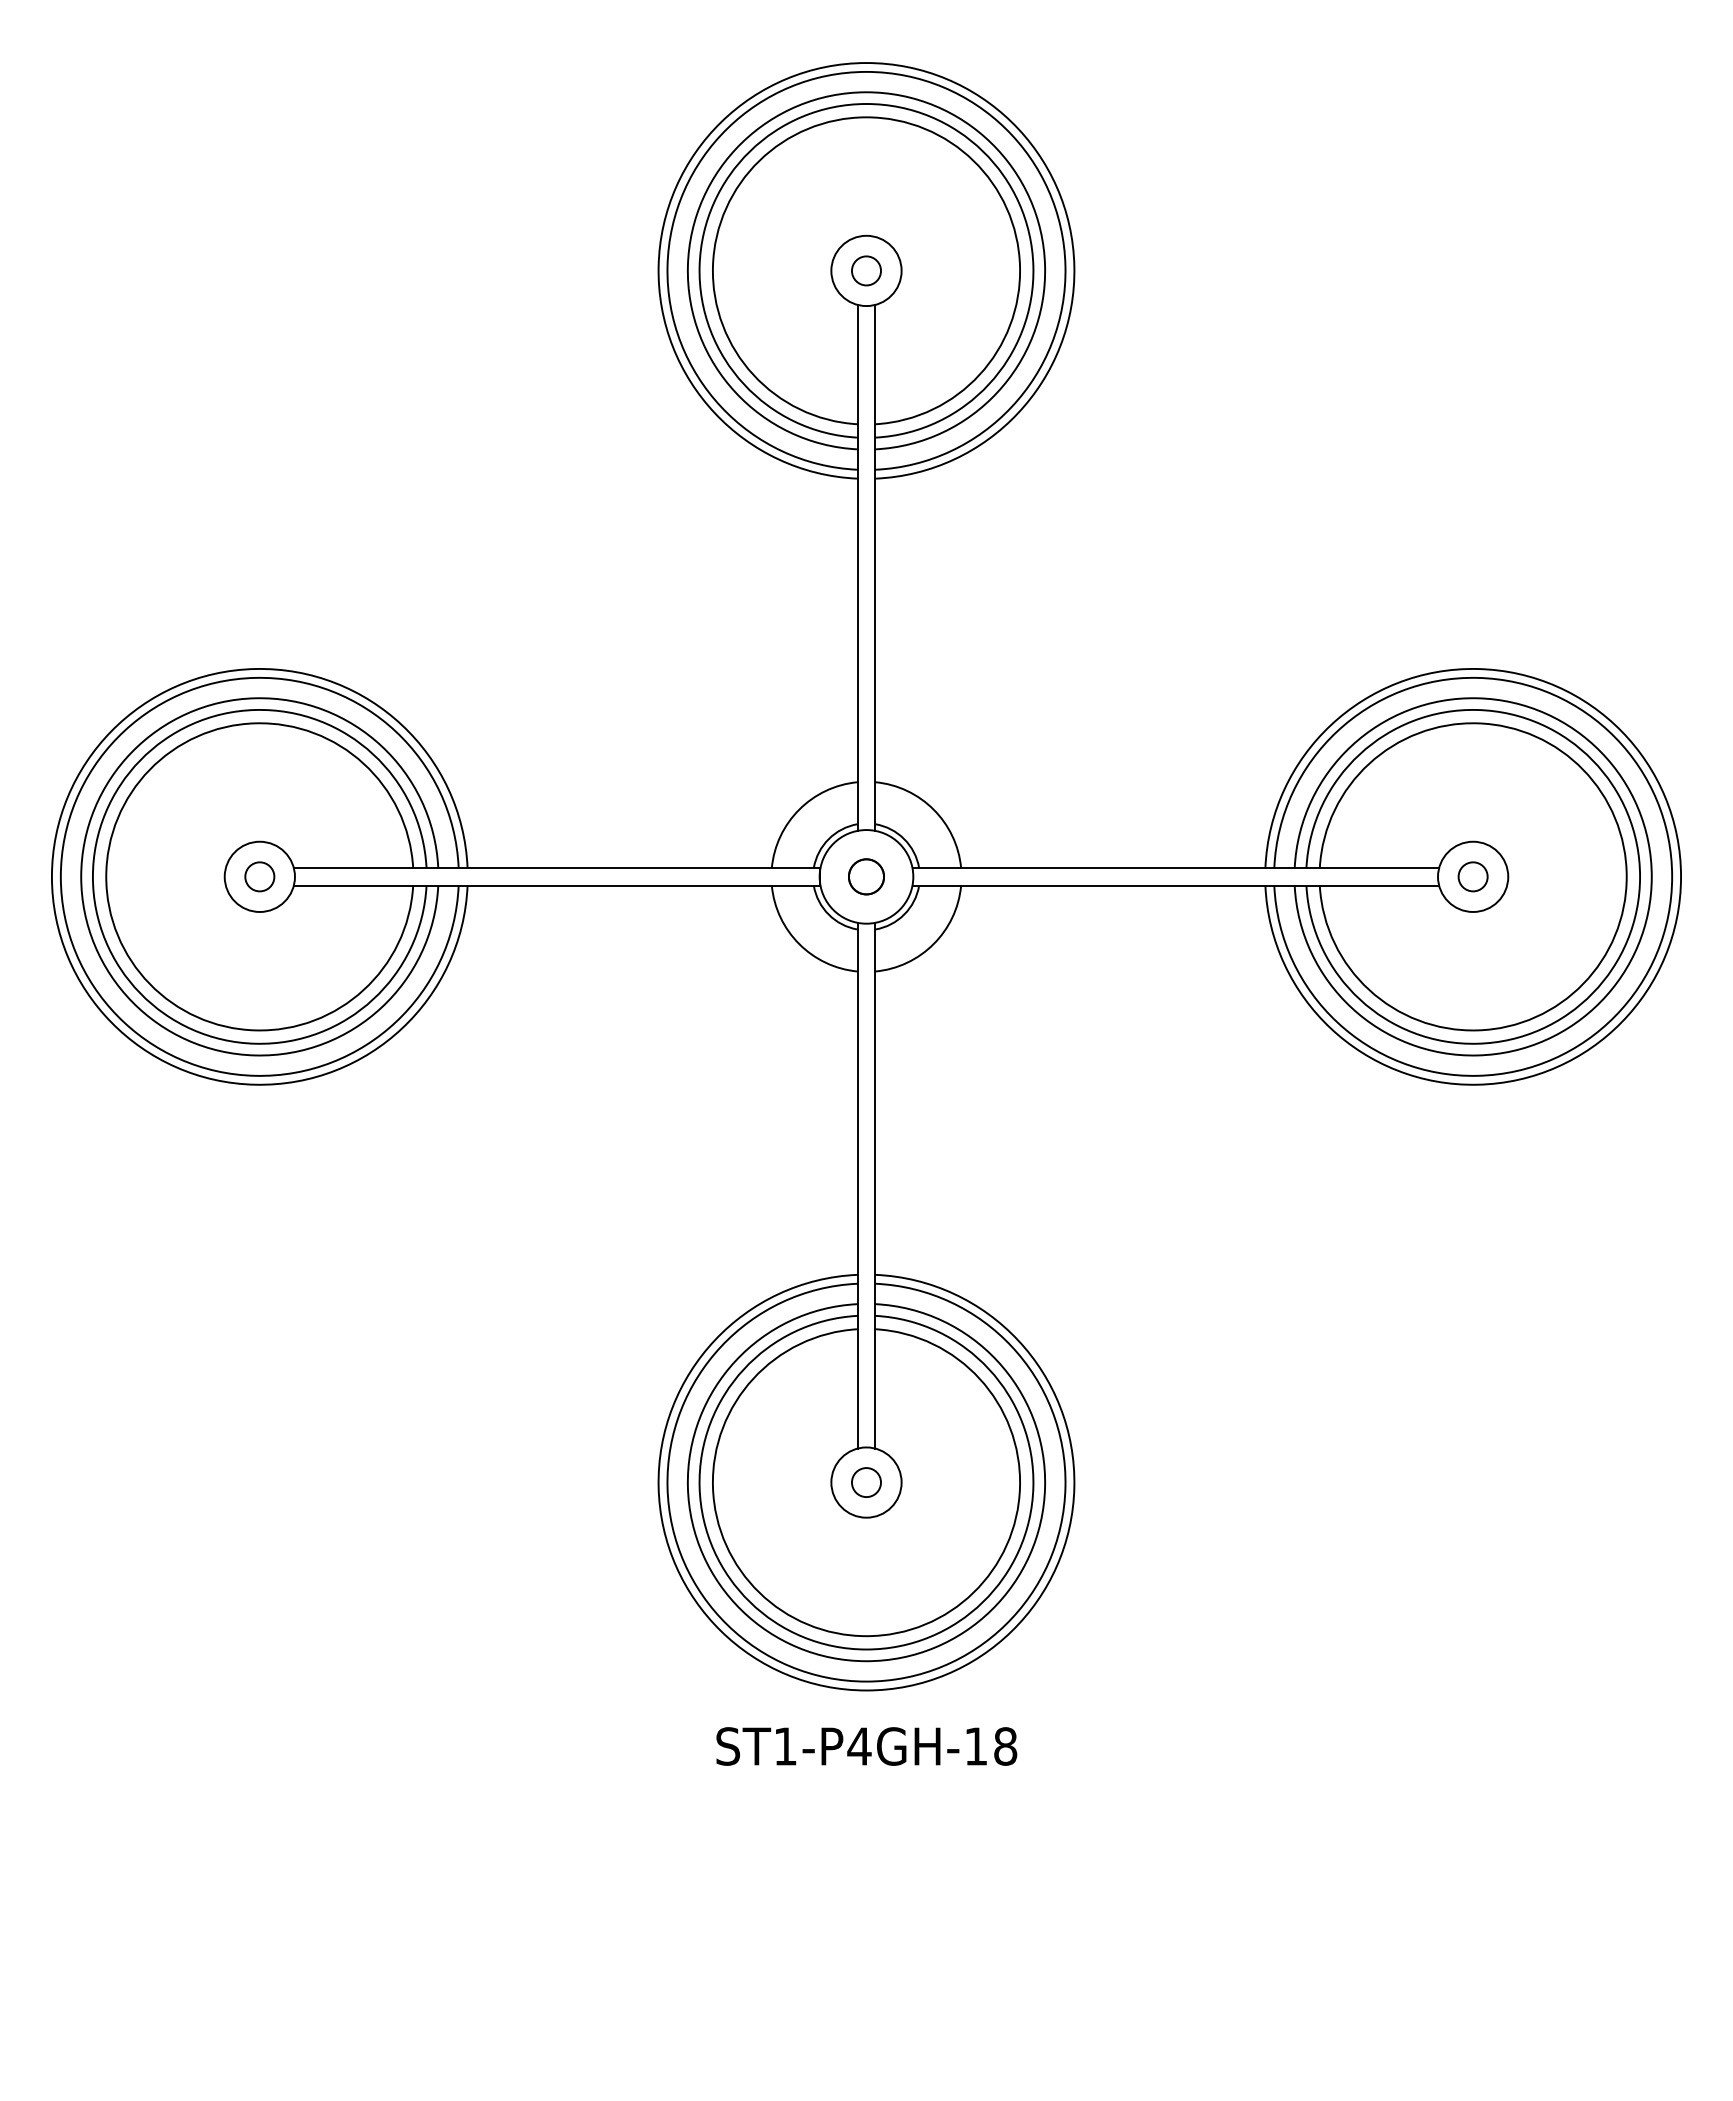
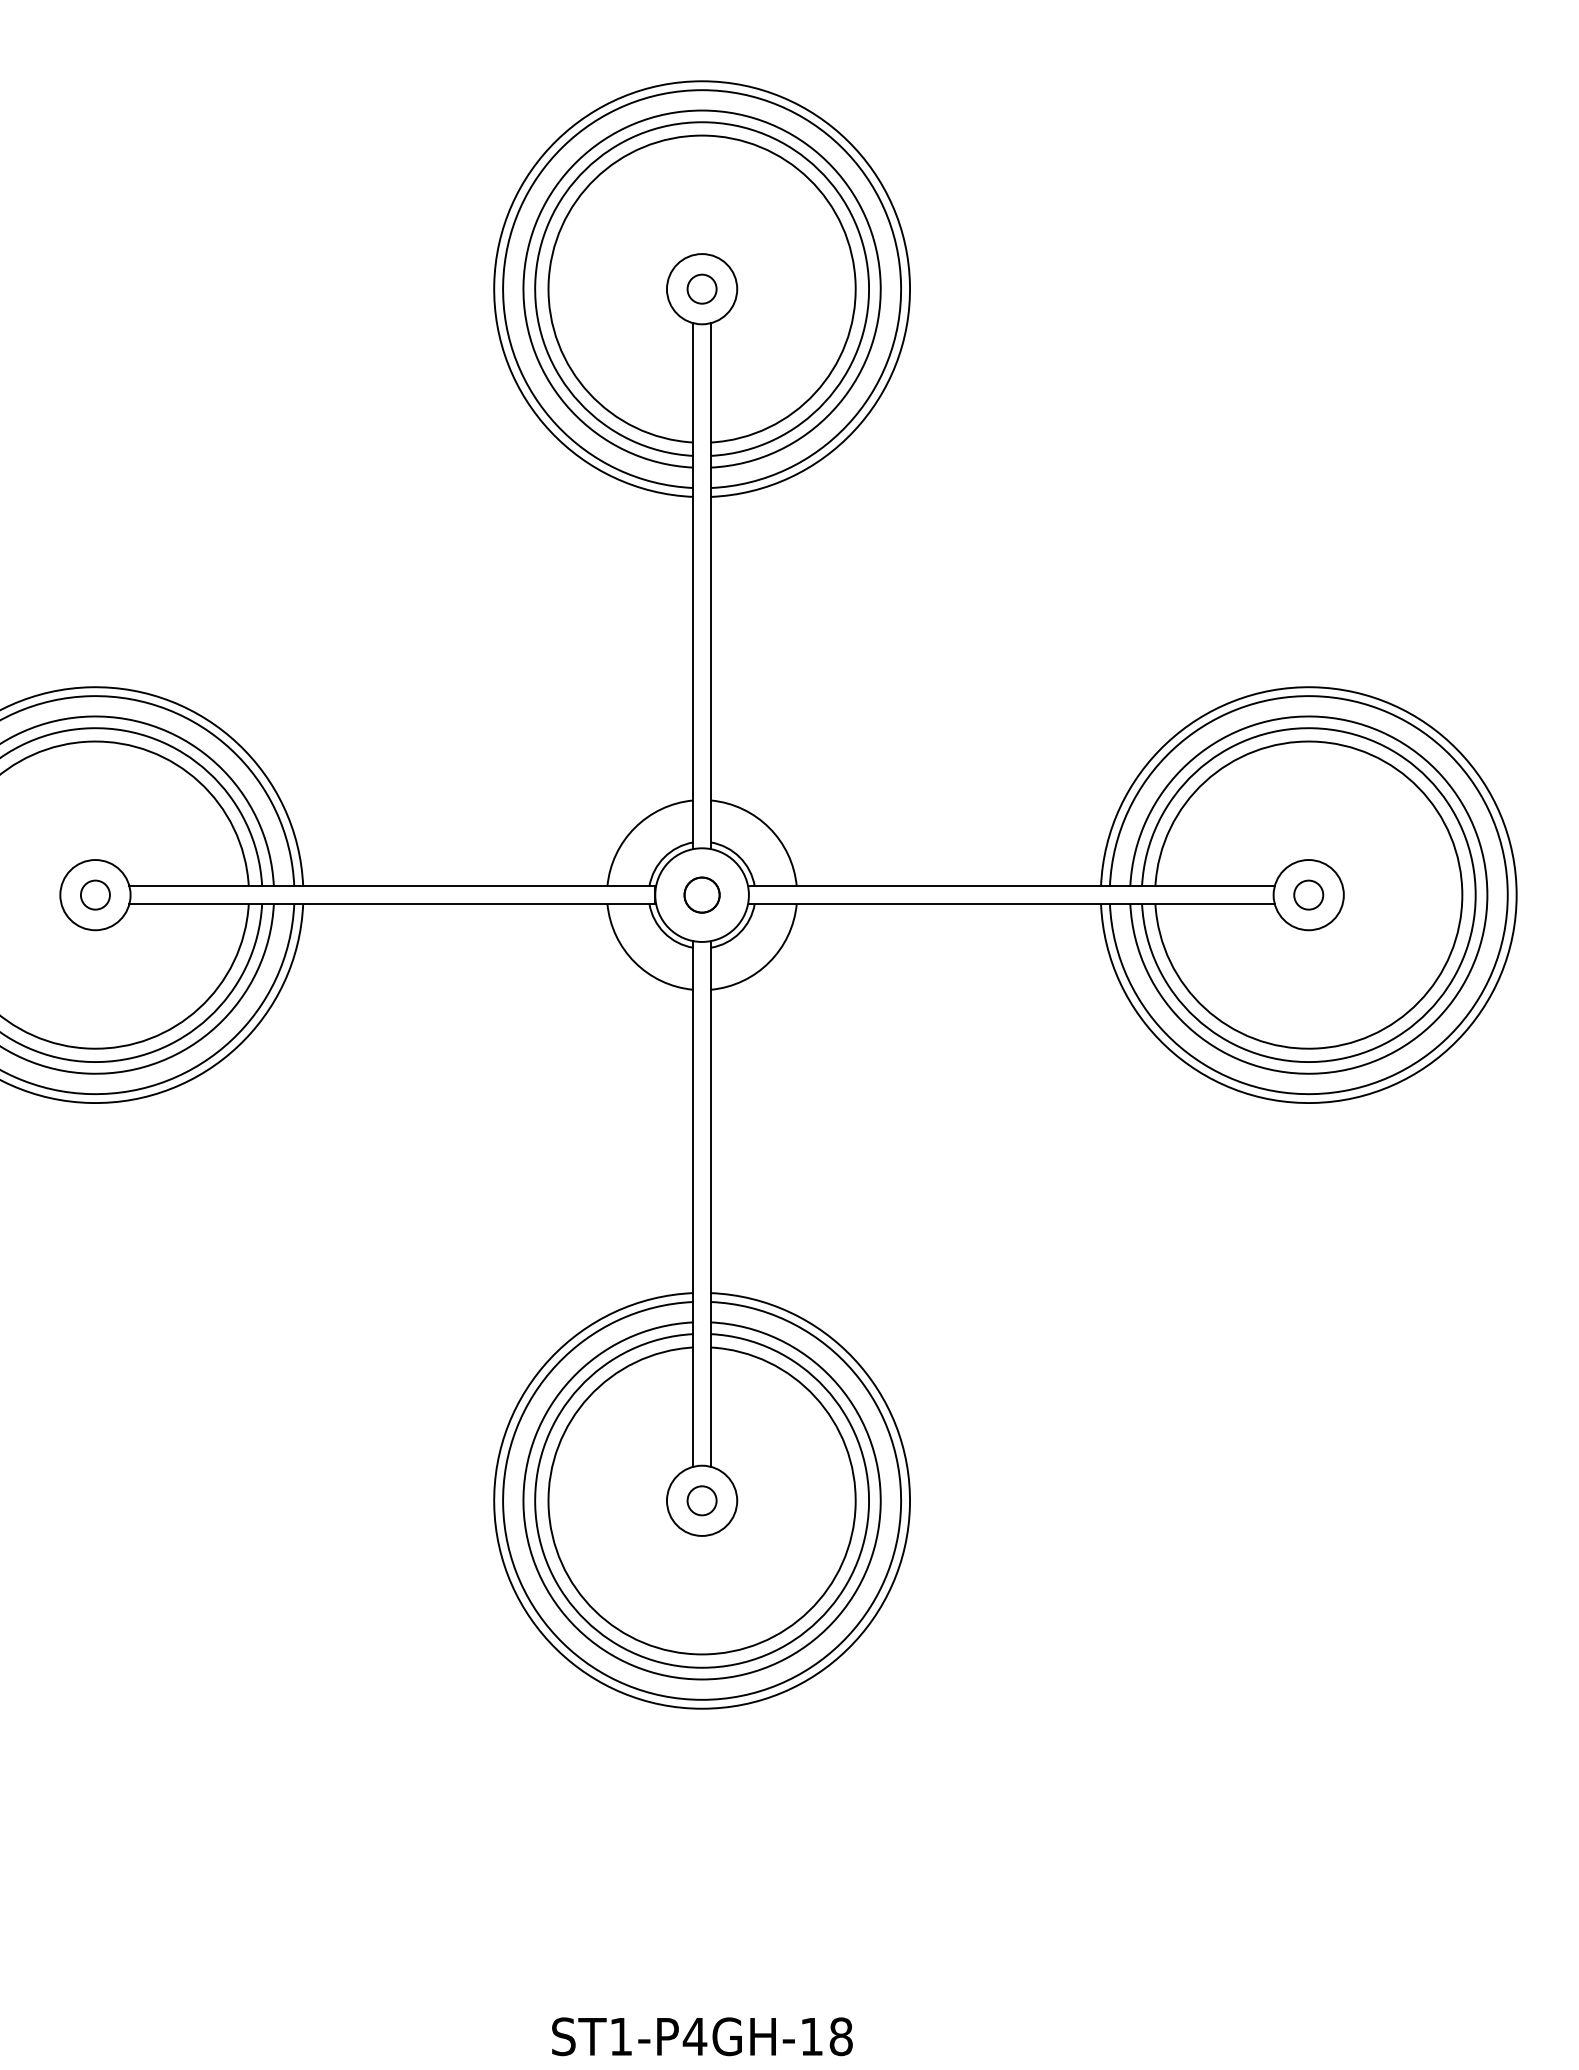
text: (866, 1746) -> (702, 2036), moved

